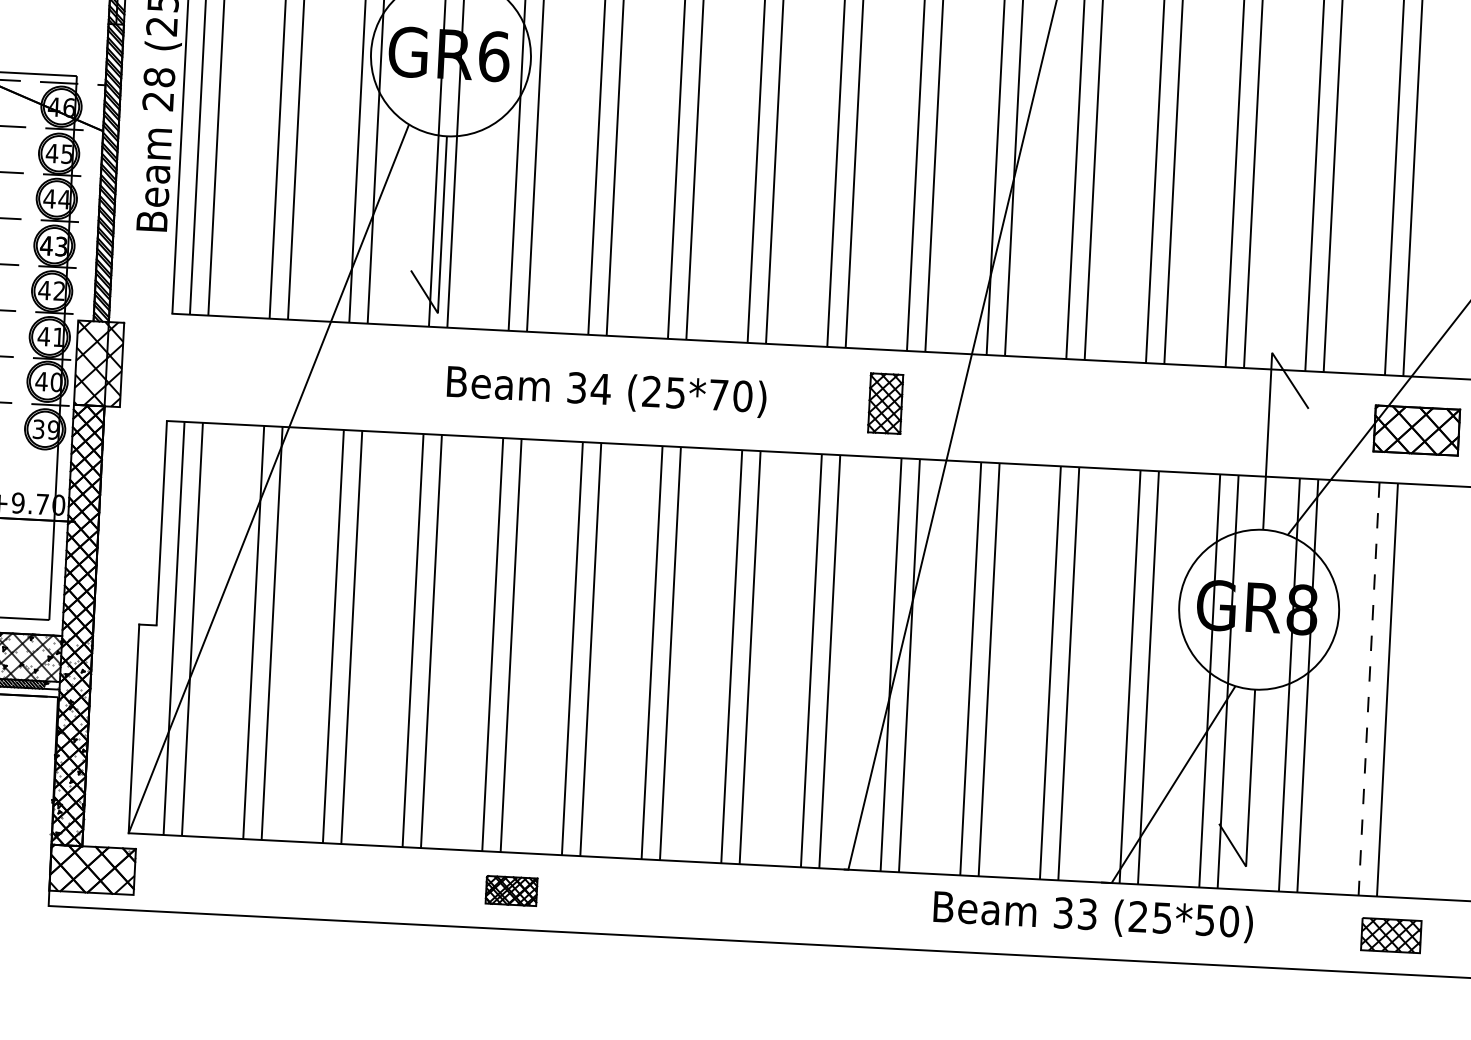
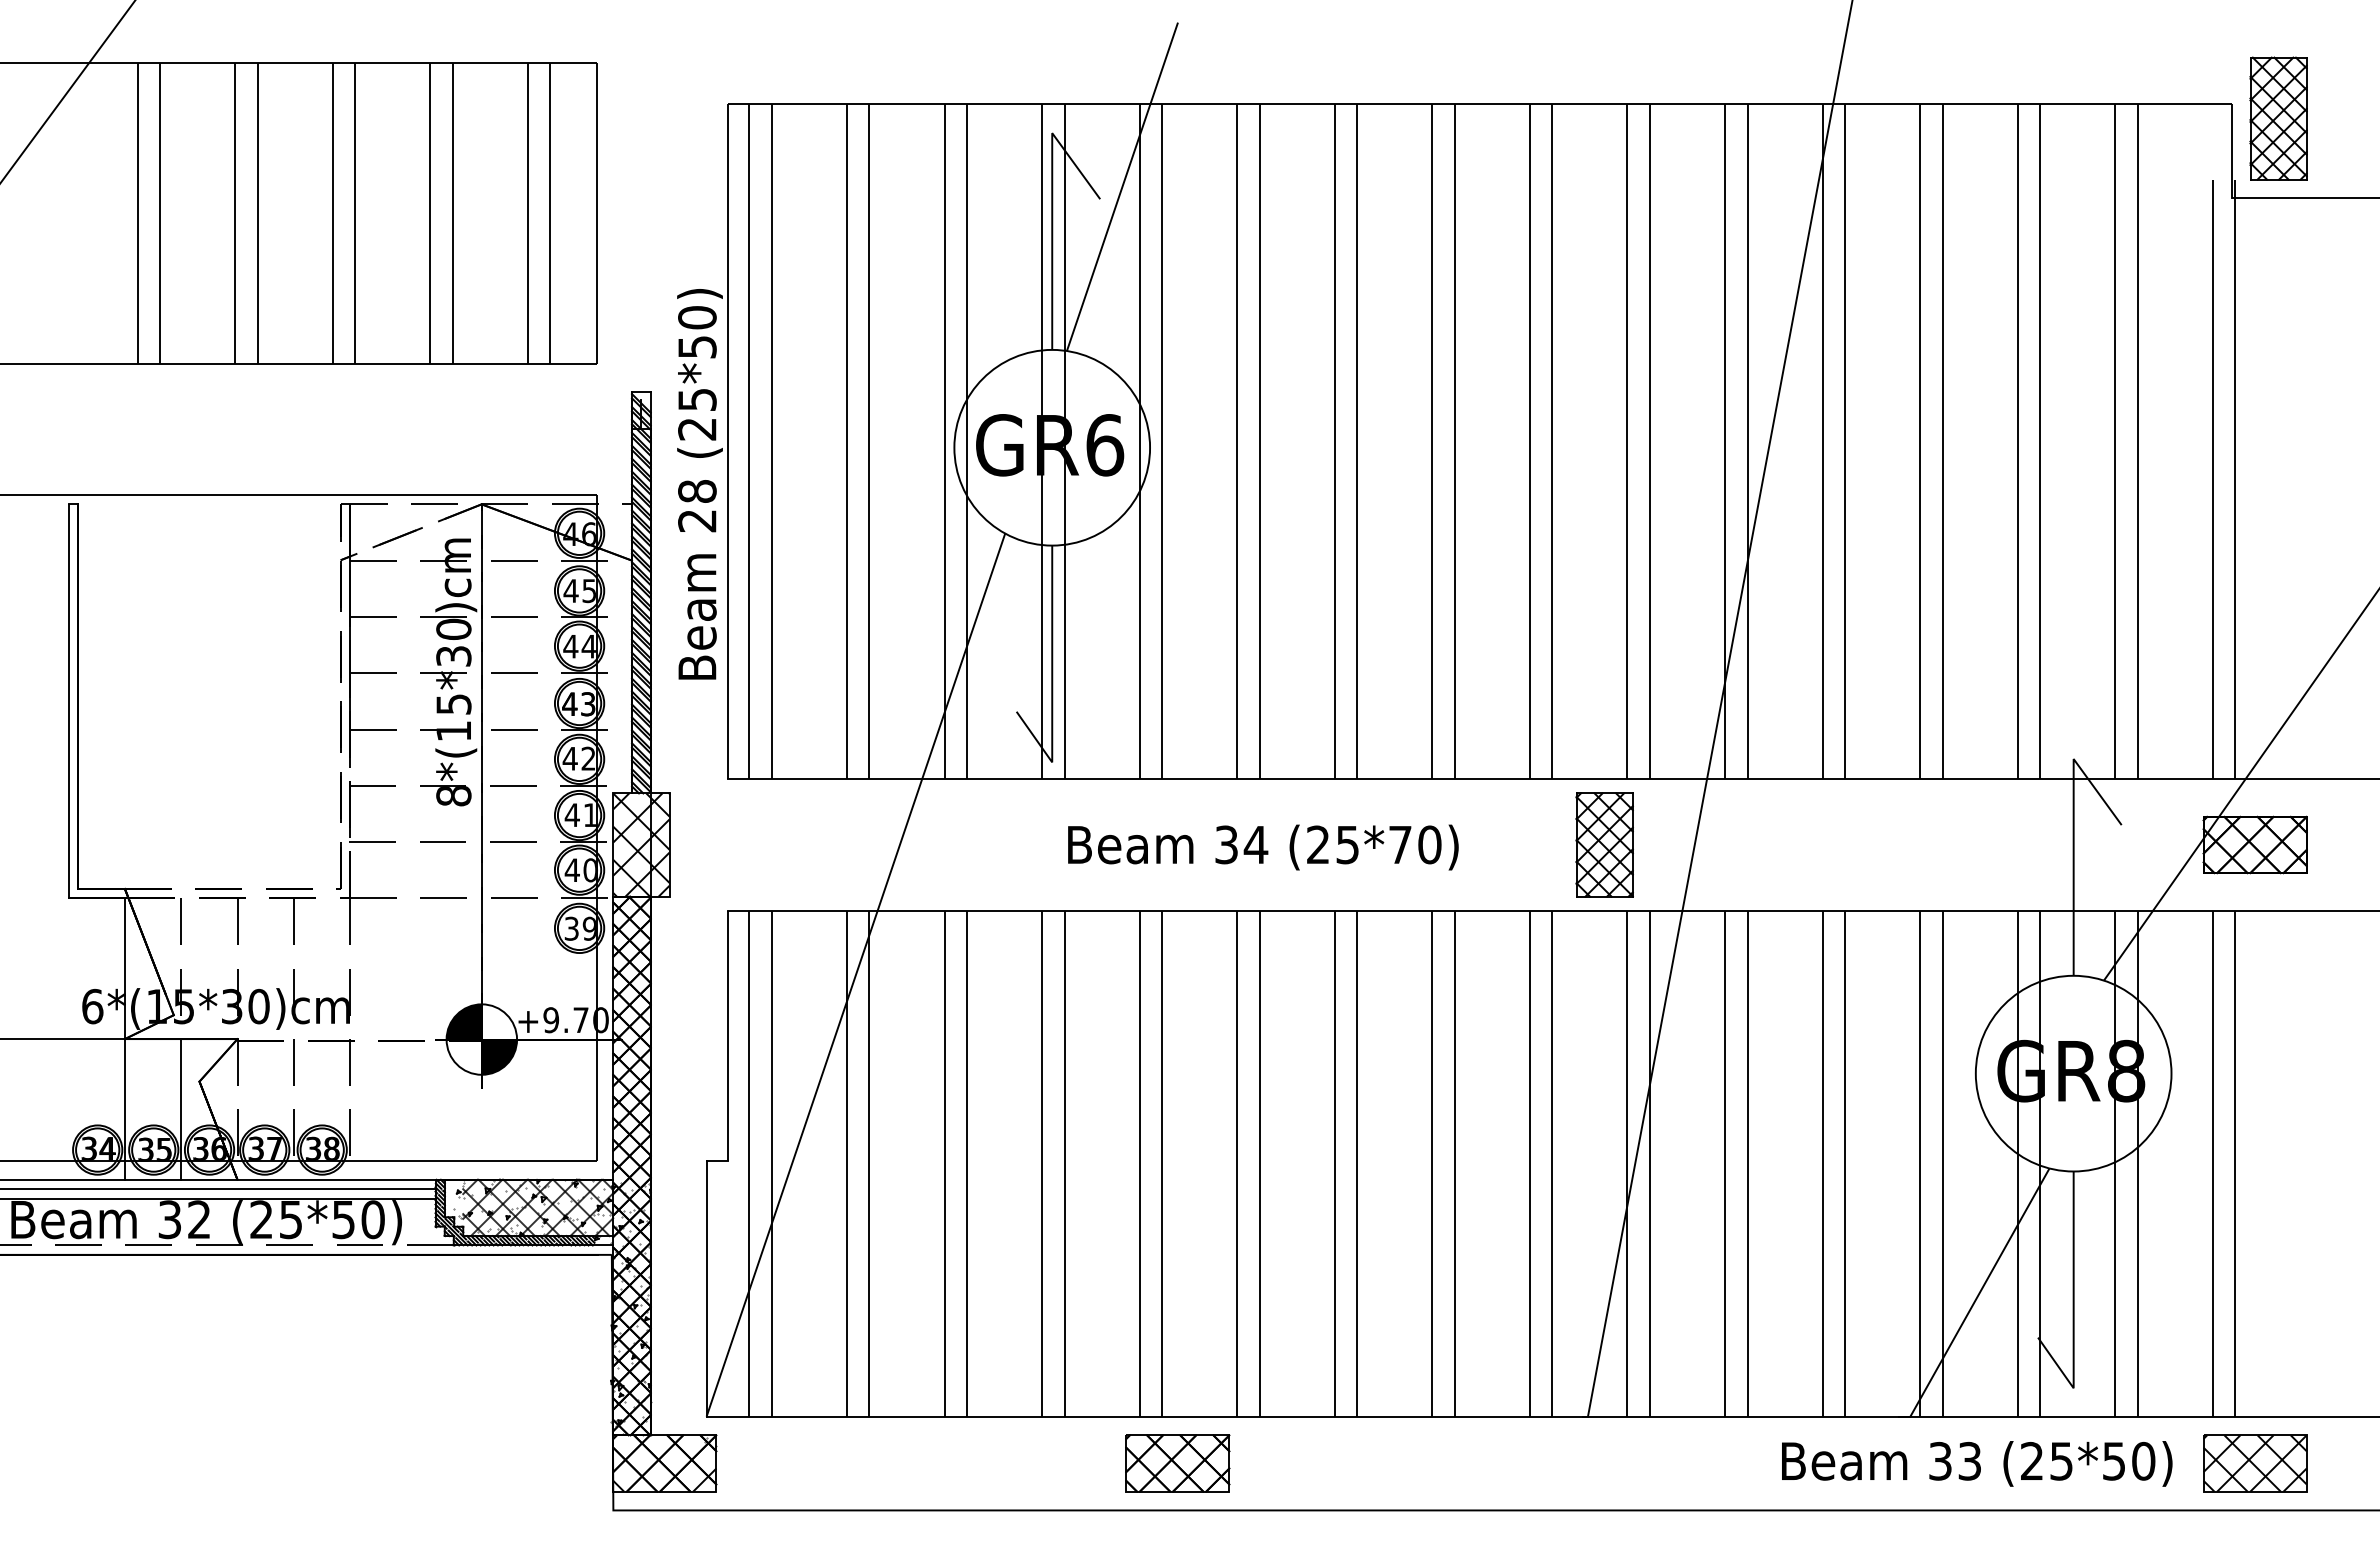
part: (885, 403) -> (1604, 844), size x1.43
line: (1368, 688) -> (2212, 1163), dashed -> solid
part: (511, 891) -> (1177, 1463), size x1.67
text: (1093, 916) -> (1977, 1463), moved
part: (1391, 935) -> (2255, 1463), size x1.43

